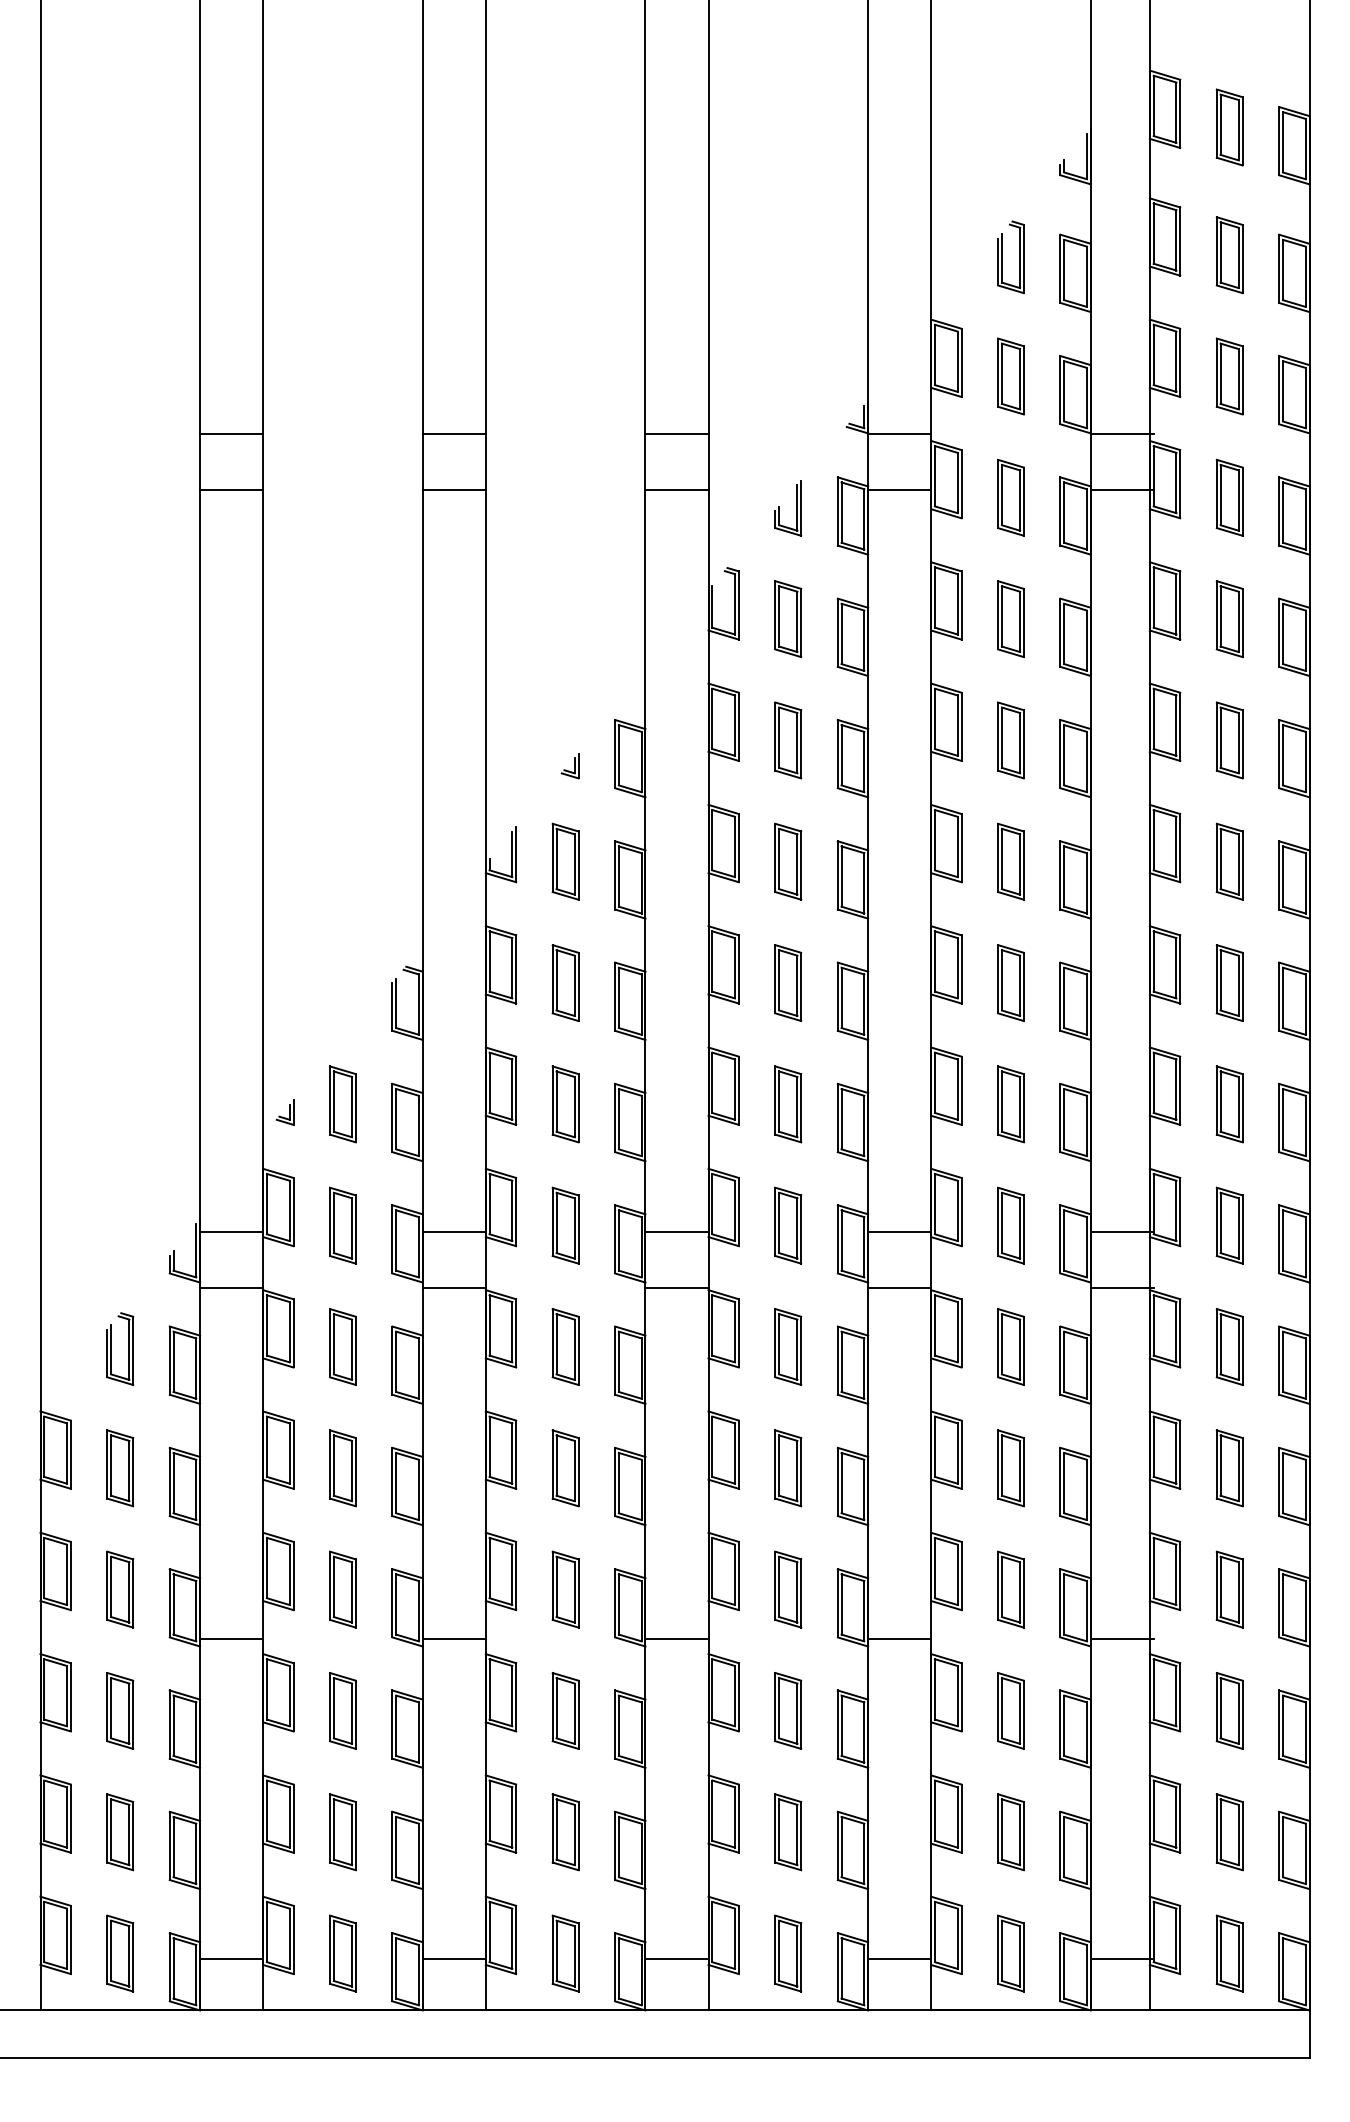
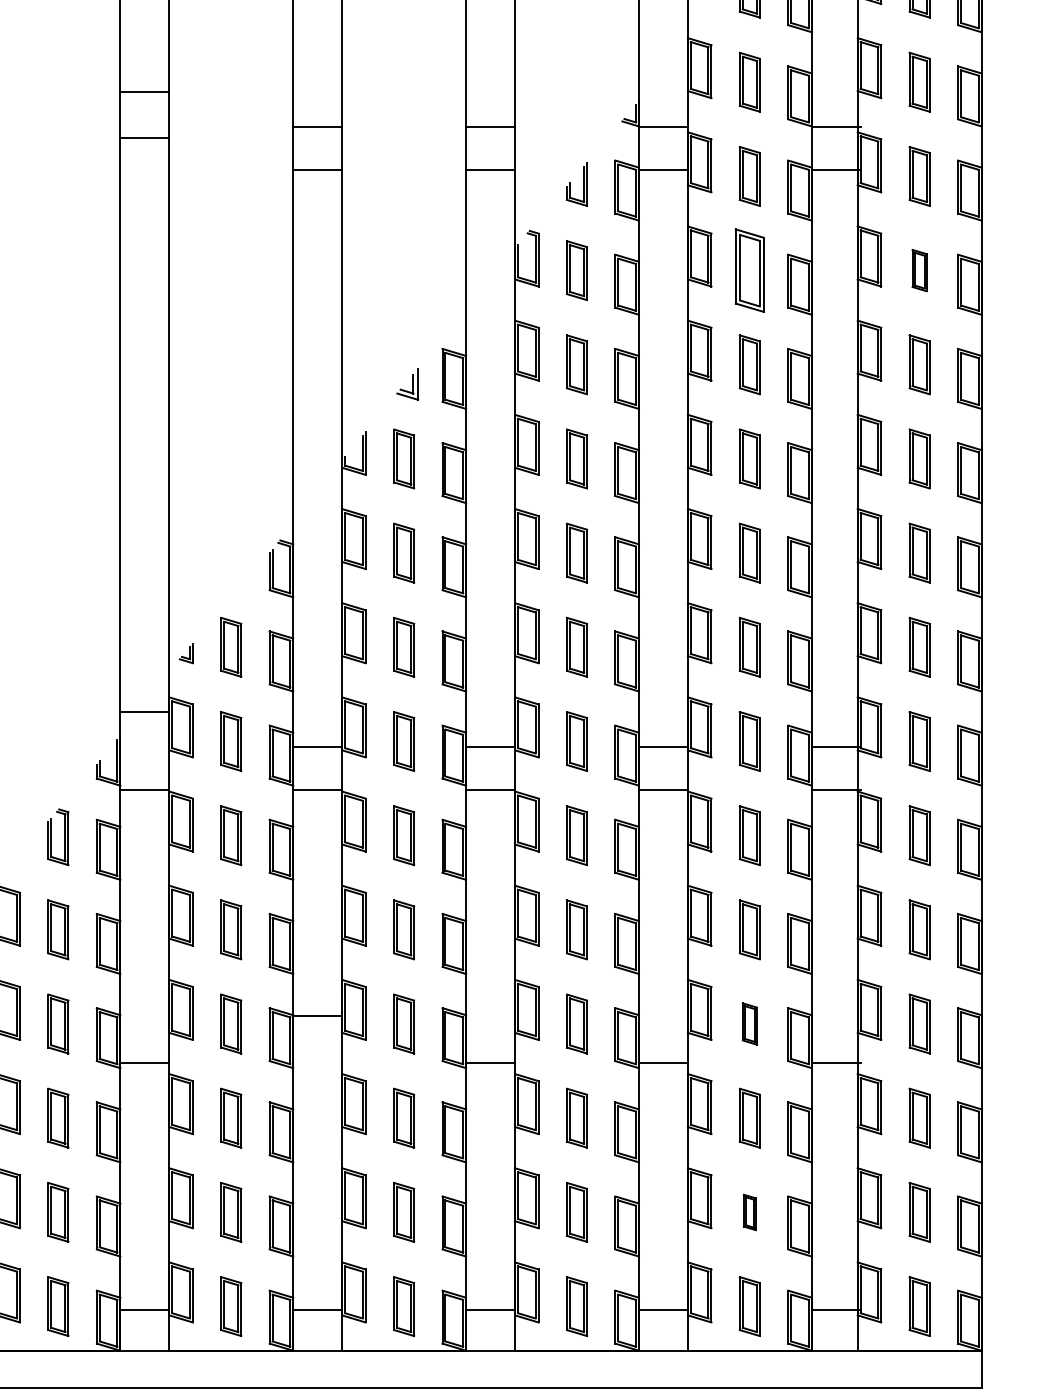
line: (231, 434) -> (144, 92), moved
line: (231, 490) -> (144, 138), moved
part: (1010, 618) -> (749, 270), size x1.4
part: (1229, 618) -> (919, 270), size x0.7
part: (569, 766) -> (407, 385), size x1.6
line: (231, 1232) -> (144, 712), moved
part: (1010, 1589) -> (749, 1023), size x0.7
line: (453, 1639) -> (317, 1016), moved
part: (1010, 1832) -> (749, 1212), size x0.6

